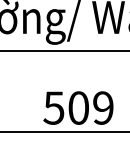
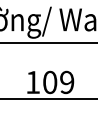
text: (53, 108) -> (32, 82), 509 -> 109

